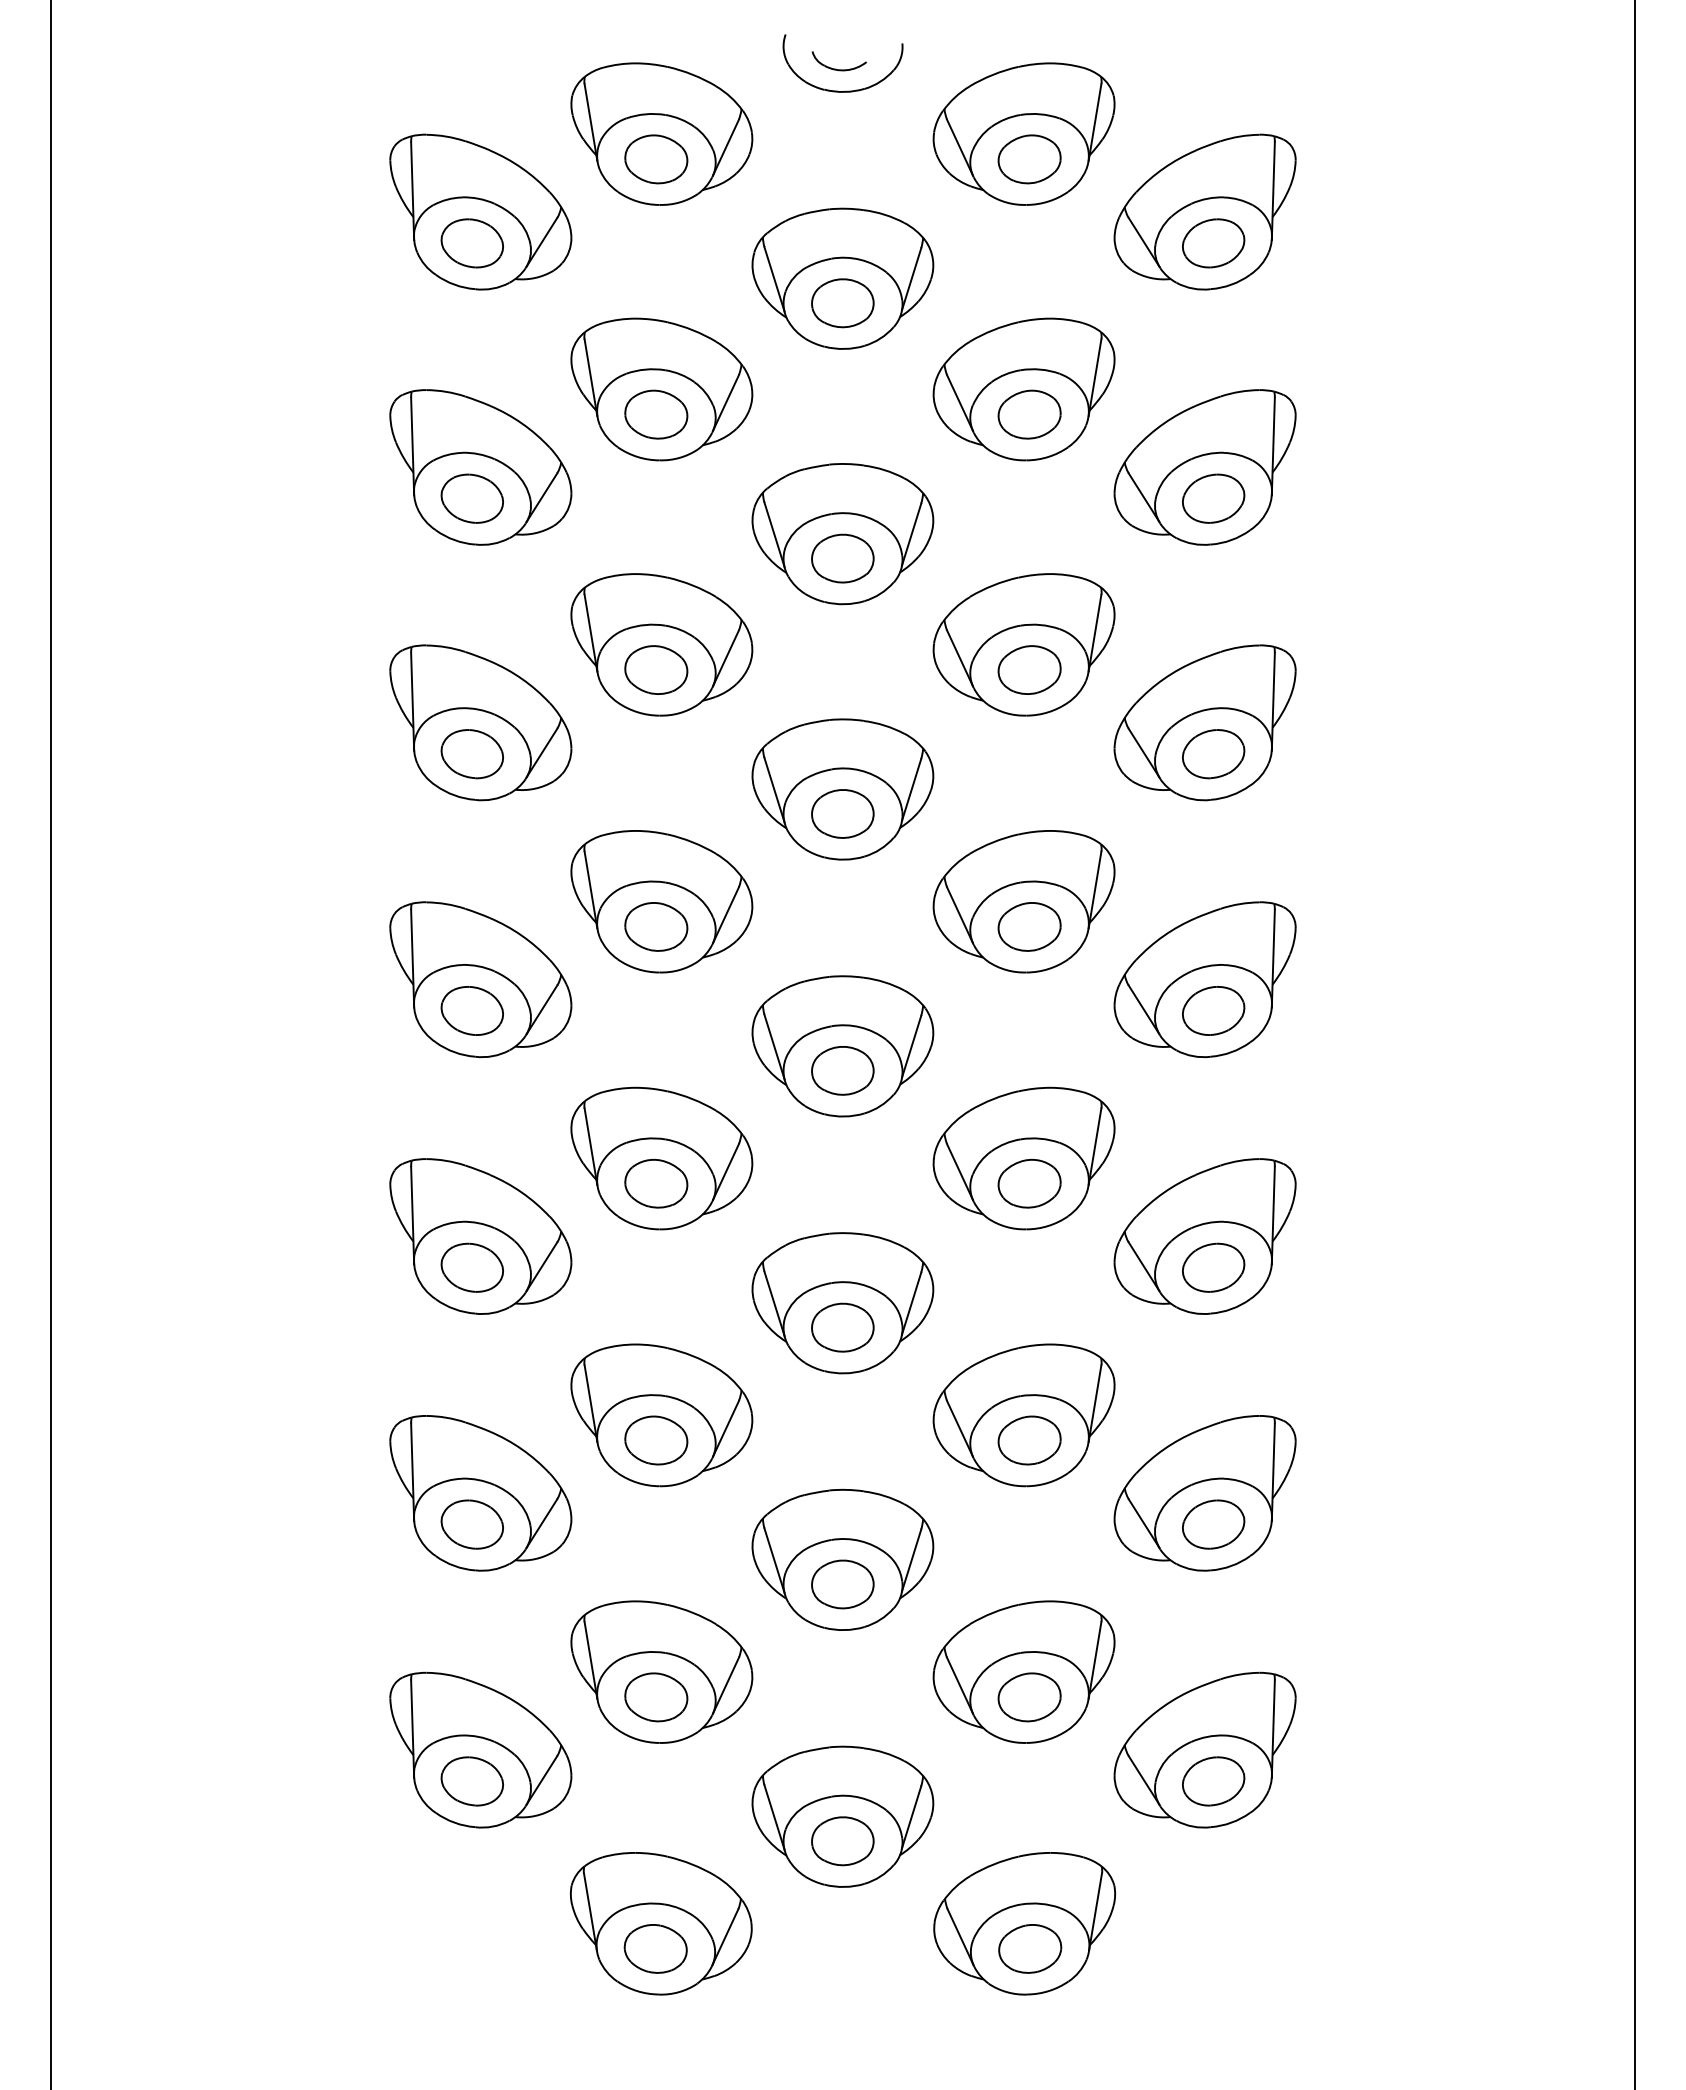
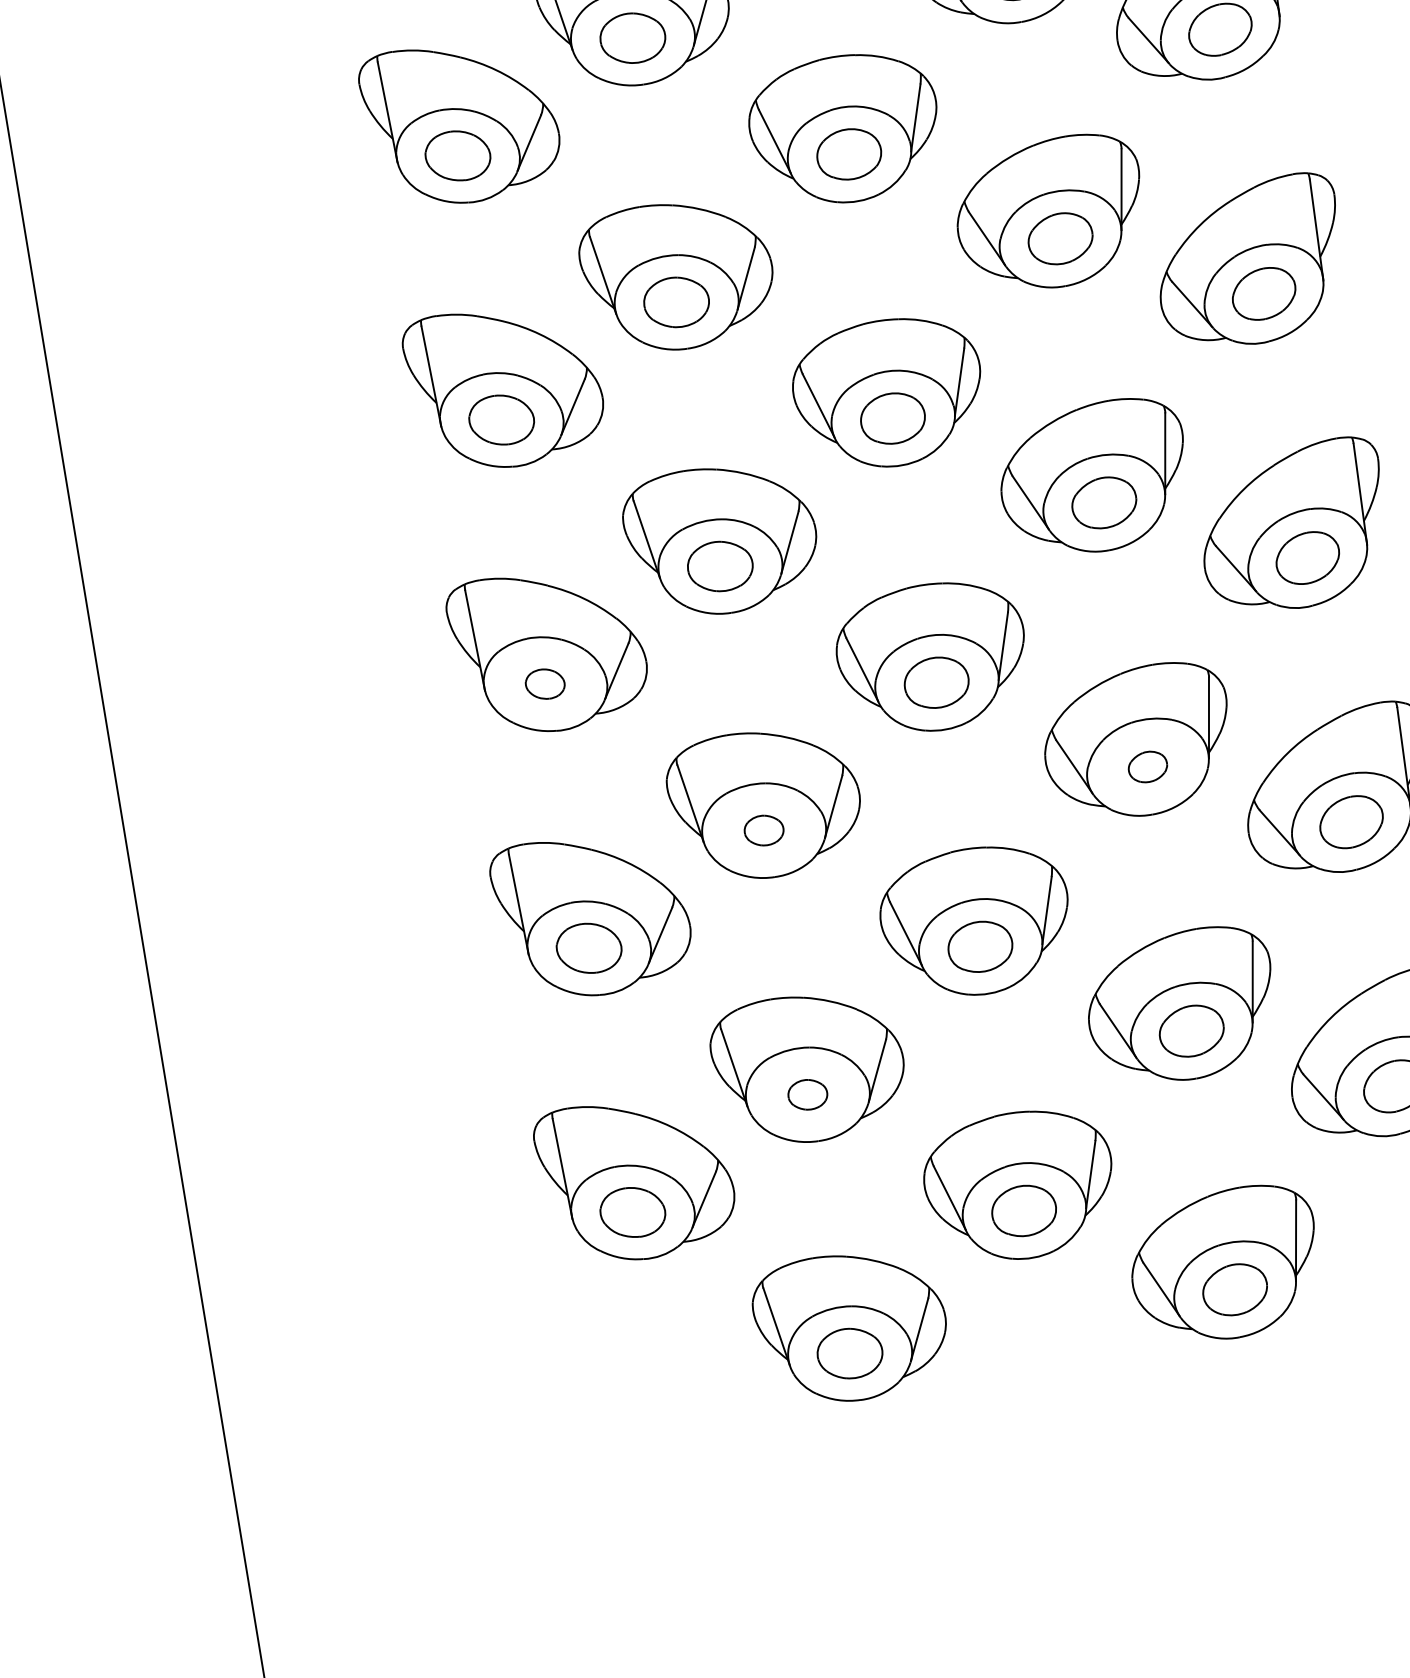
part: (471, 1267) -> (544, 684), size x0.6
part: (656, 1440) -> (764, 830), size x0.6
part: (1029, 1440) -> (1147, 767), size x0.6
part: (656, 1697) -> (807, 1094), size x0.6

